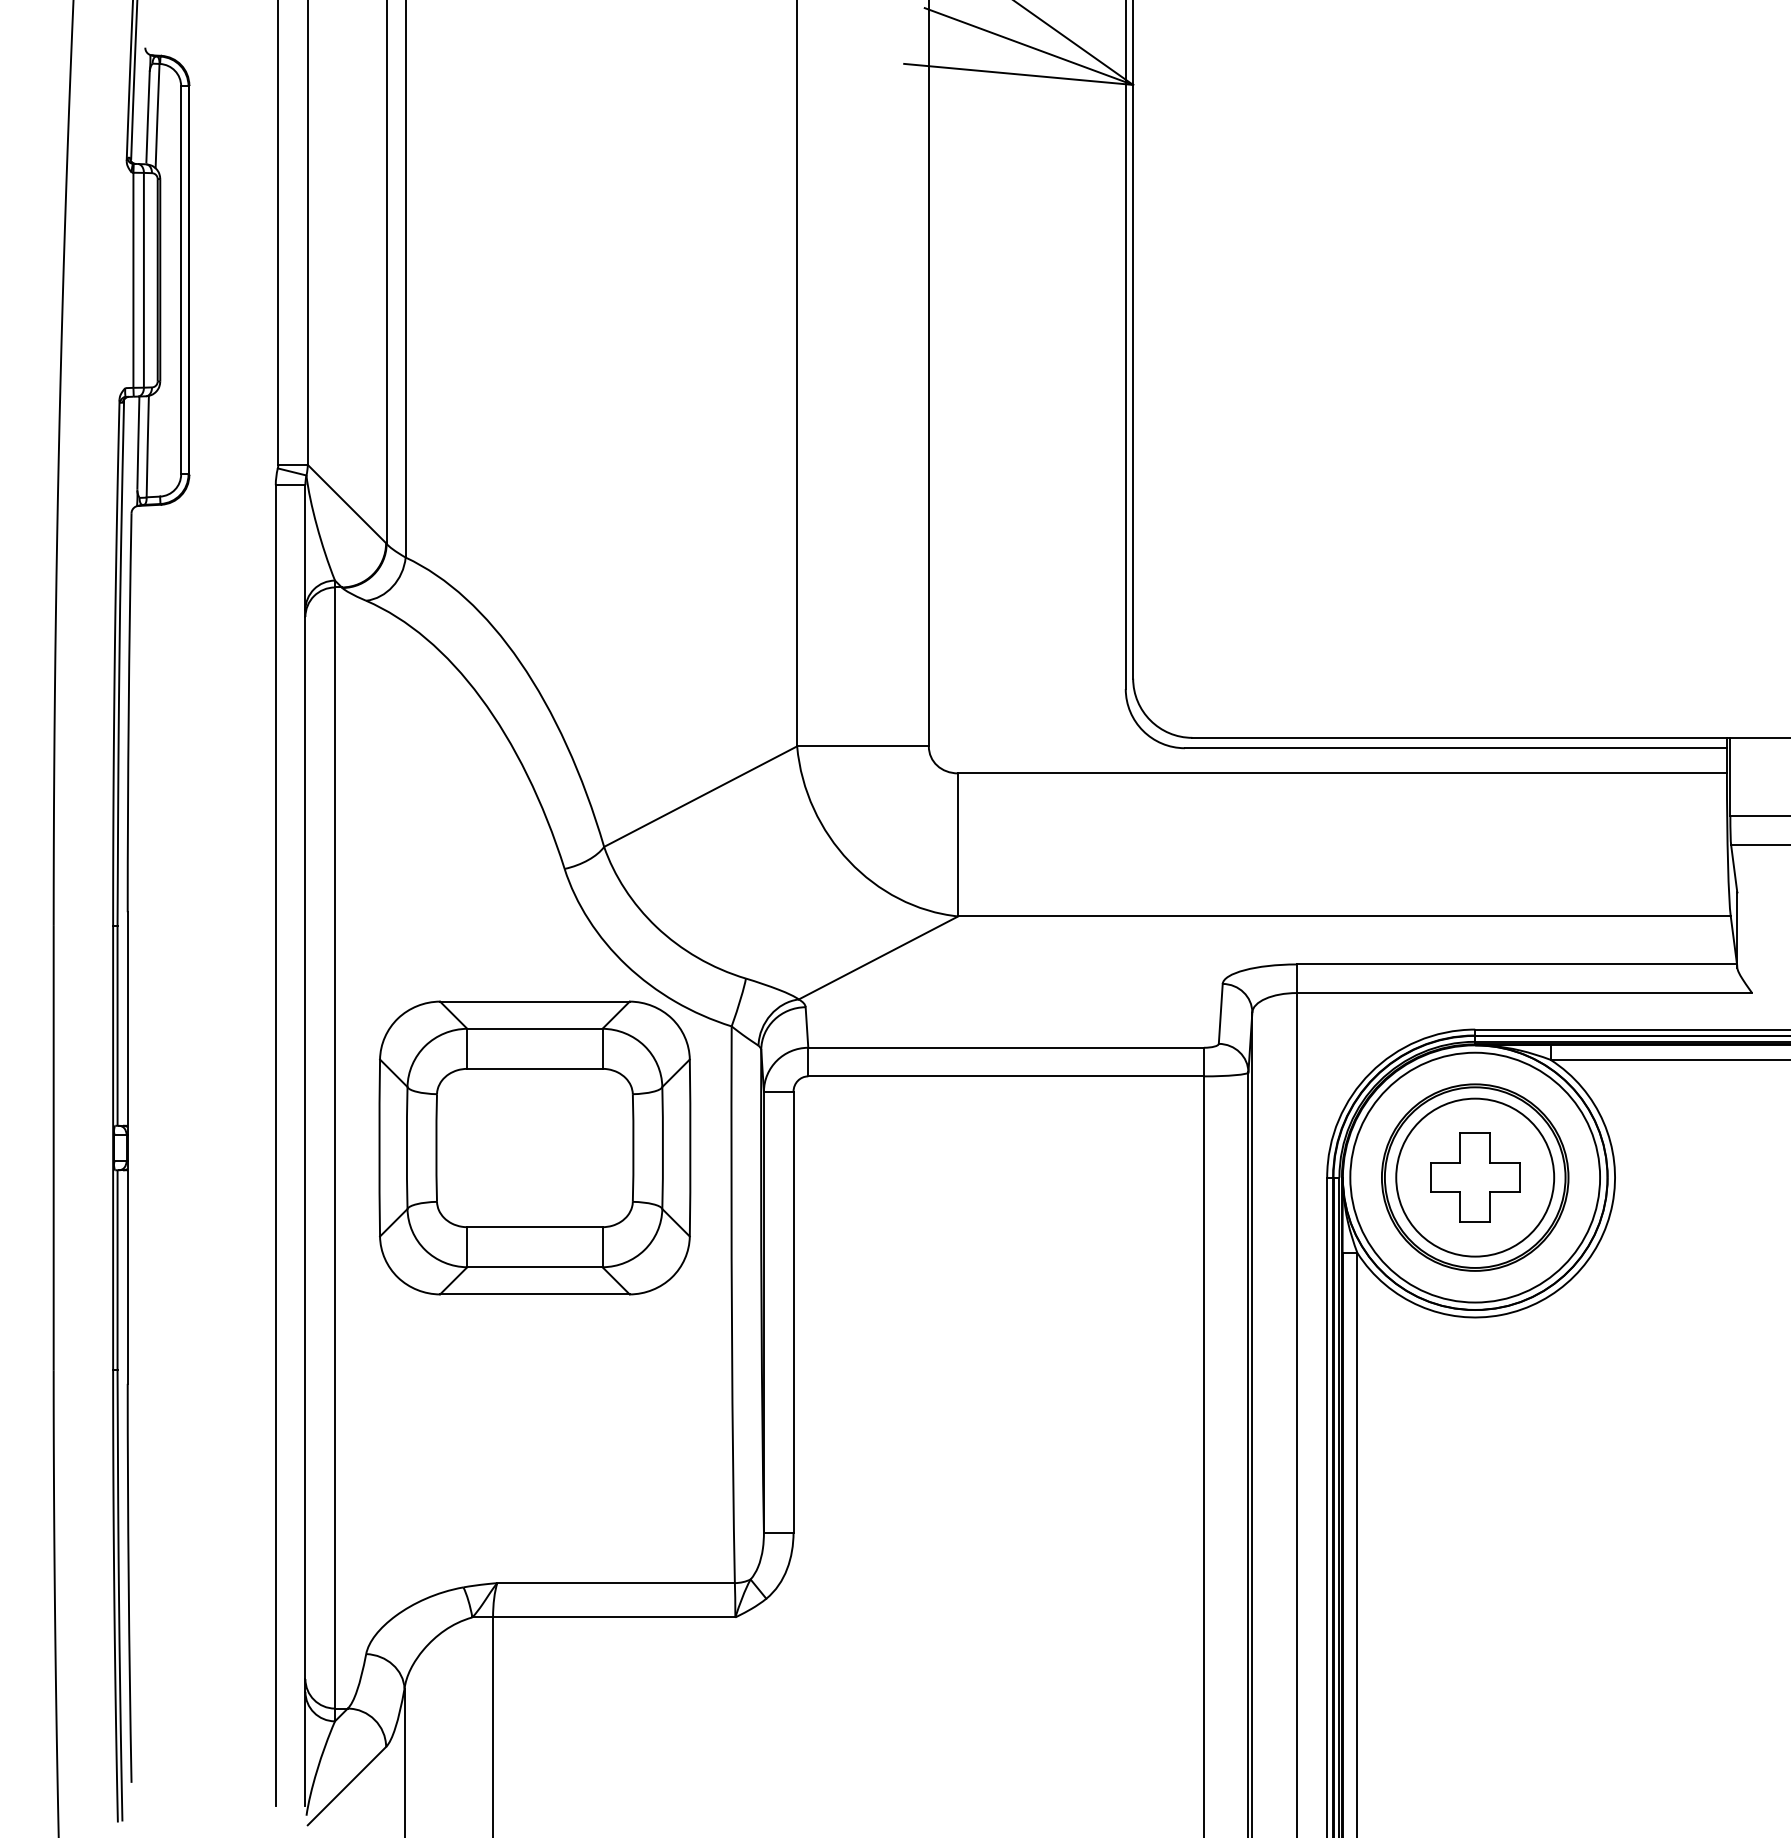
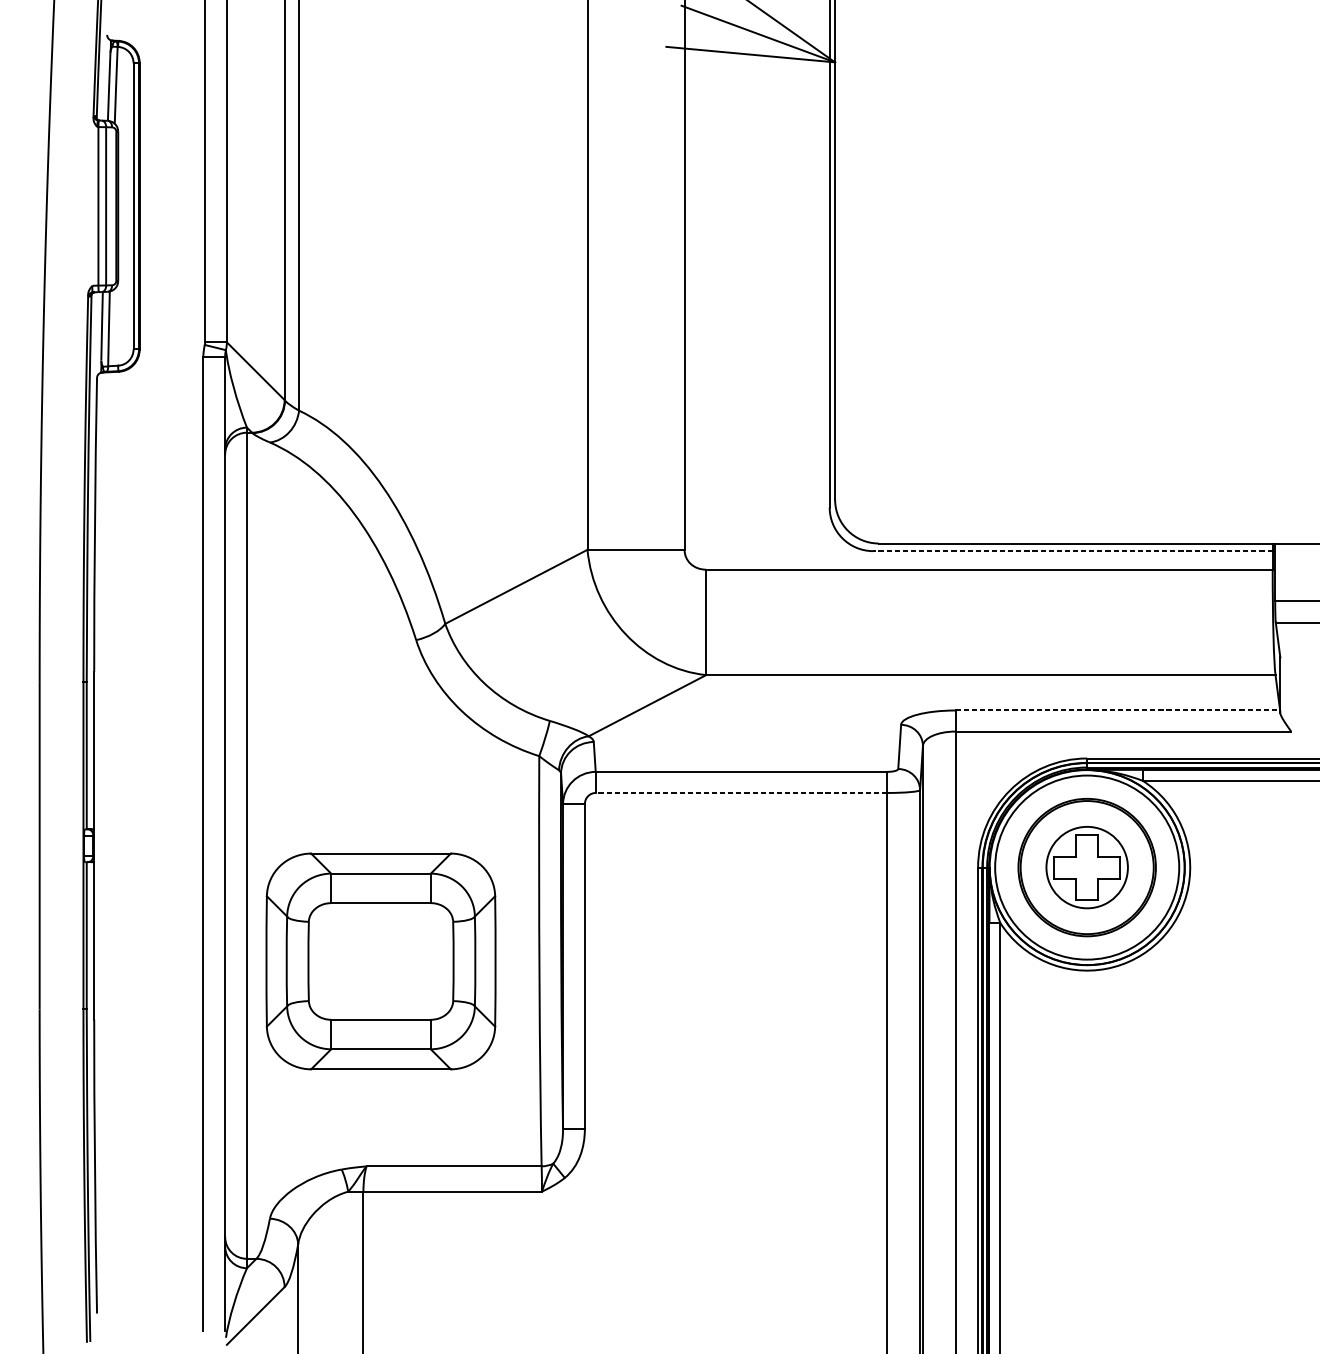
line: (1455, 748) -> (1072, 551), solid -> dashed
line: (1517, 964) -> (1118, 710), solid -> dashed
line: (1006, 1076) -> (741, 793), solid -> dashed
part: (534, 1147) -> (380, 961), moved
circle: (1475, 1177) -> (1087, 867), size x0.7

